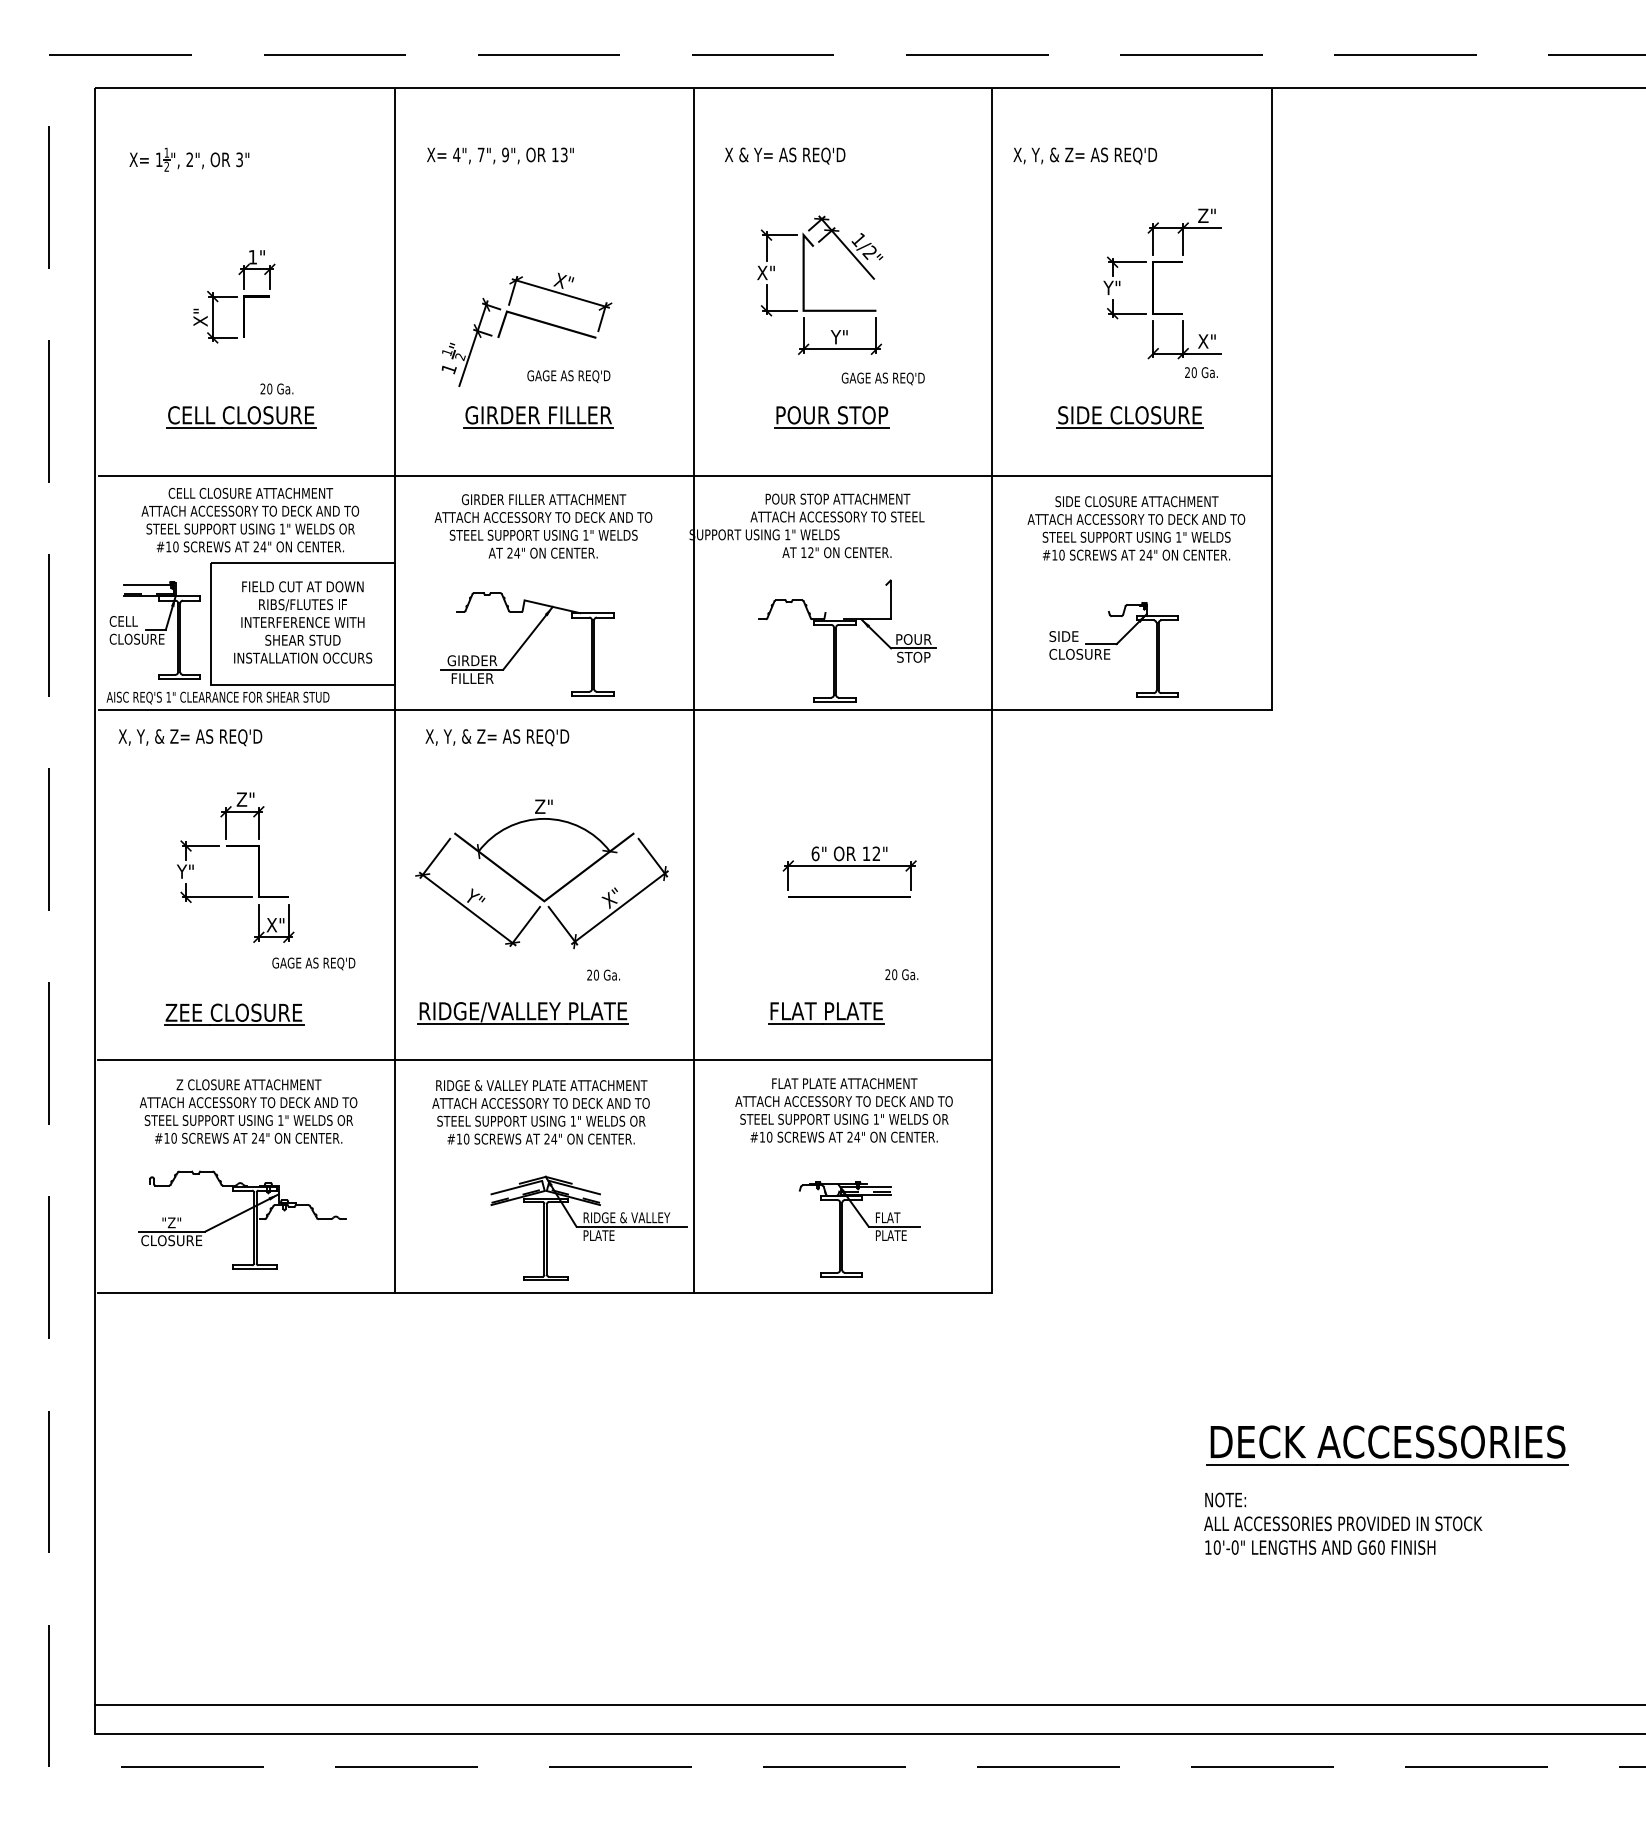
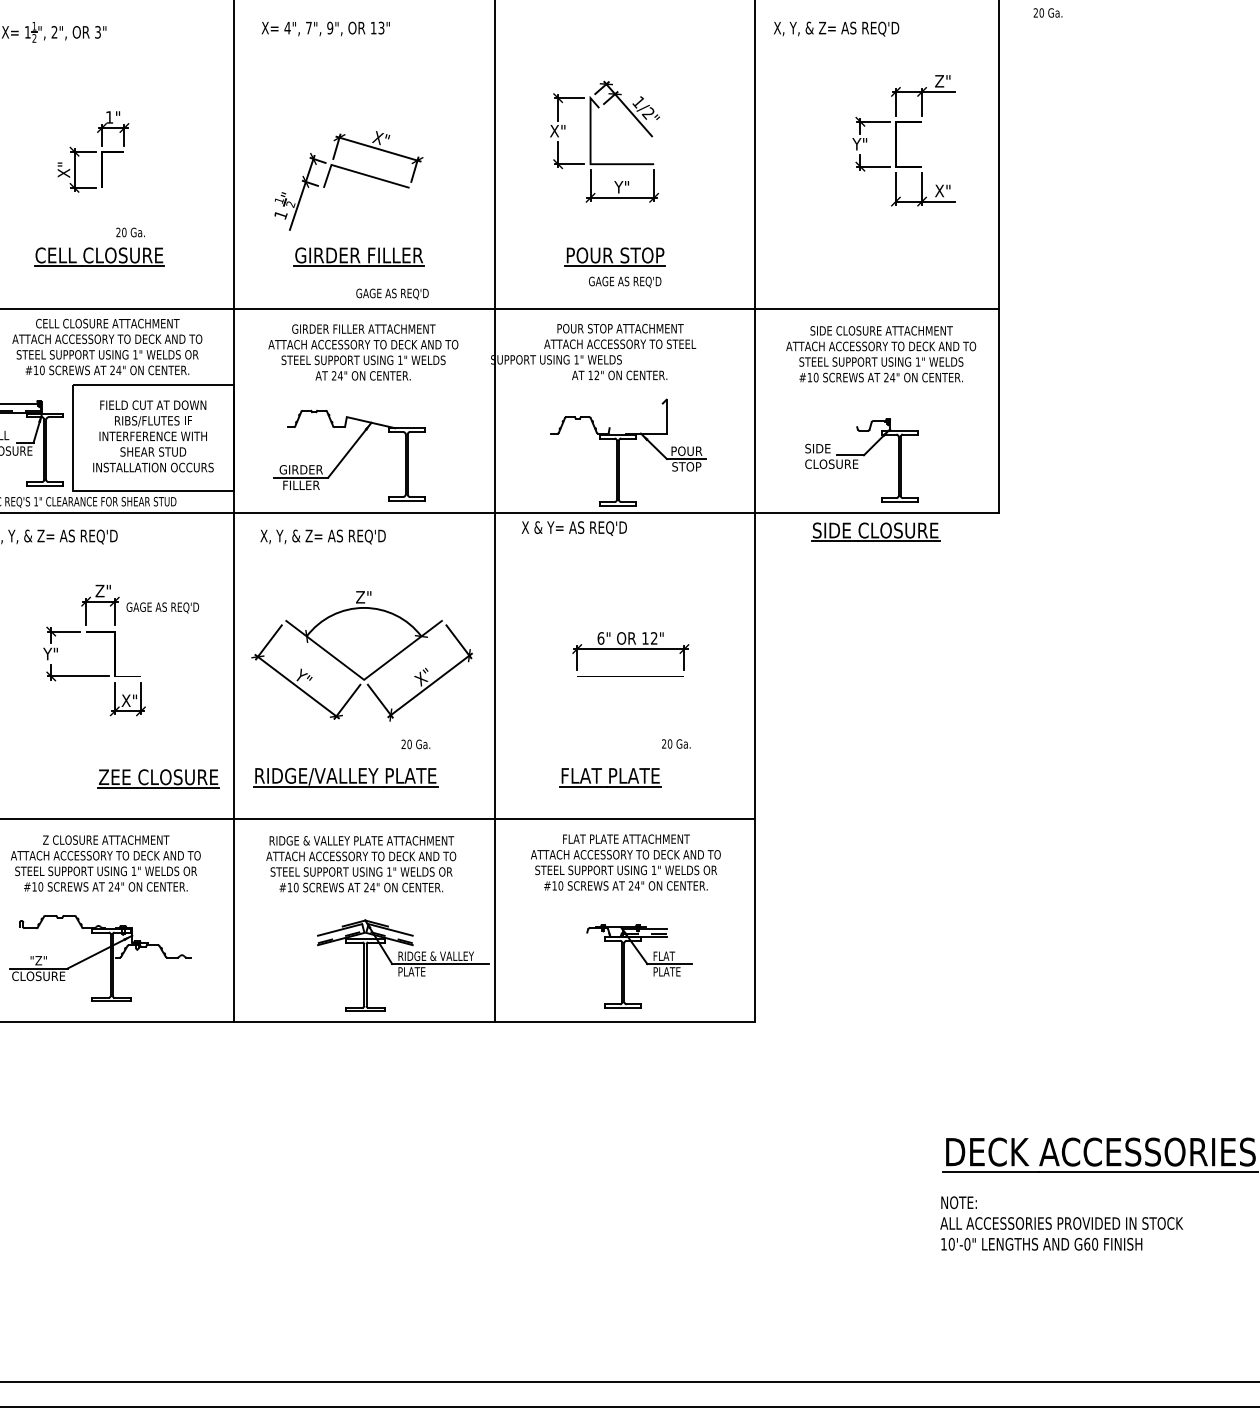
text: (785, 155) -> (574, 528), moved
text: (1201, 372) -> (1048, 12), moved
text: (568, 376) -> (392, 294), moved
text: (882, 378) -> (624, 281), moved
part: (1129, 417) -> (875, 532), moved
text: (313, 963) -> (162, 607), moved
part: (234, 1014) -> (159, 778), moved

